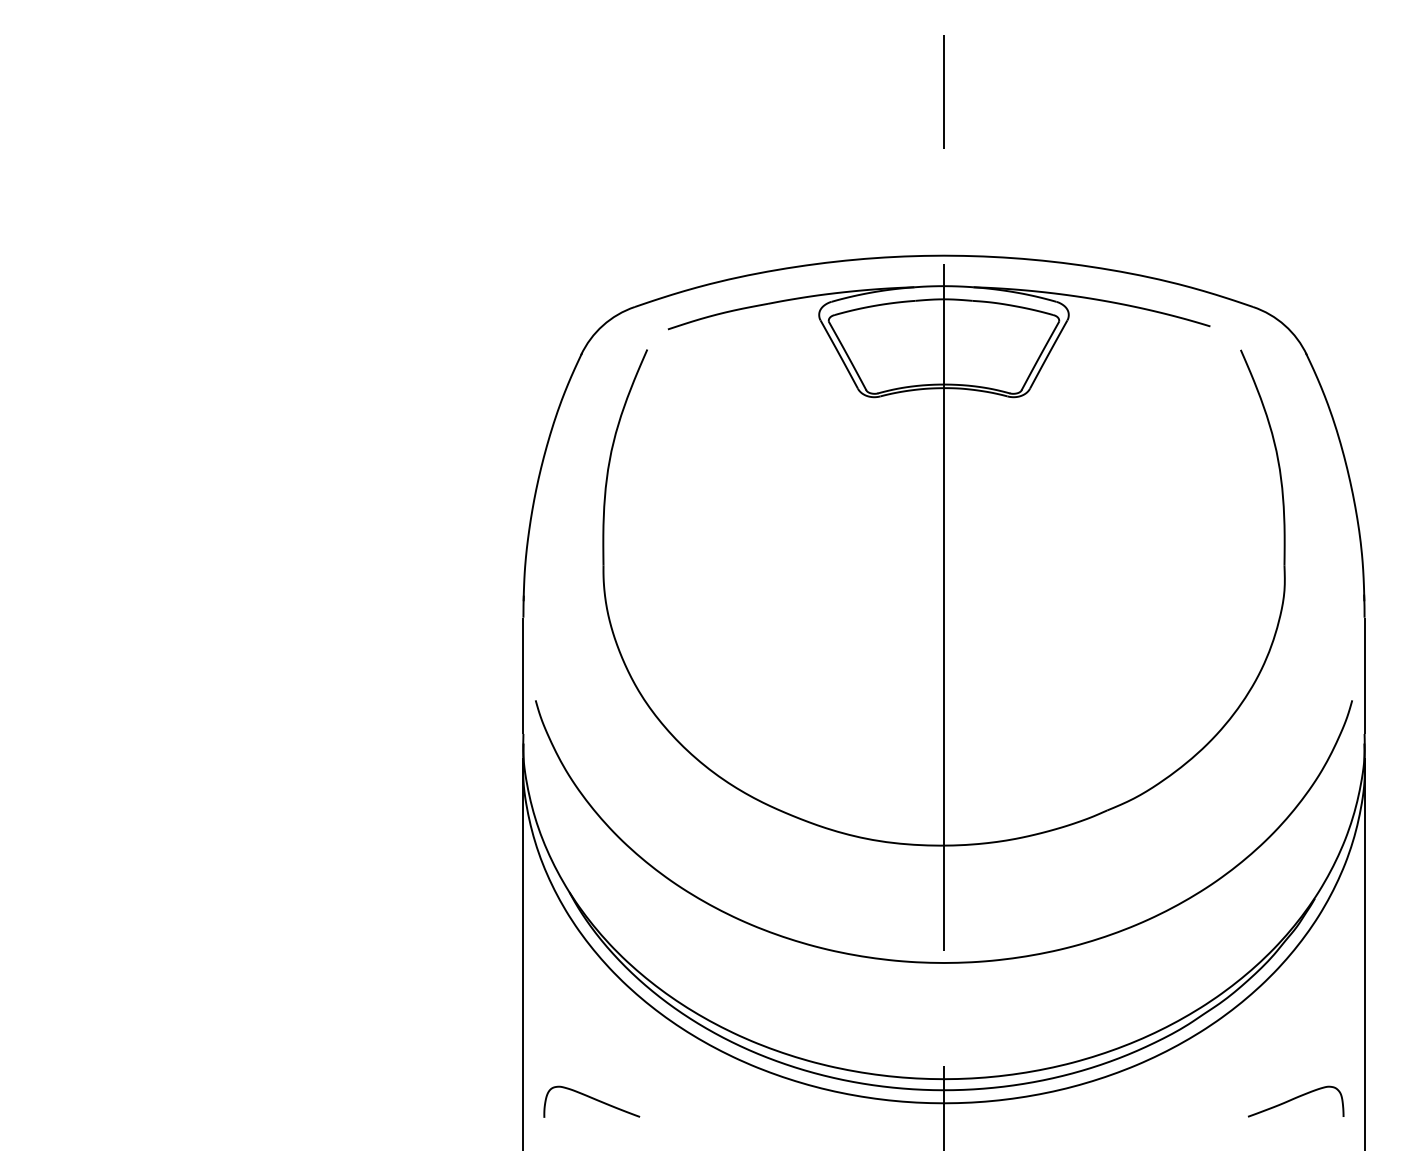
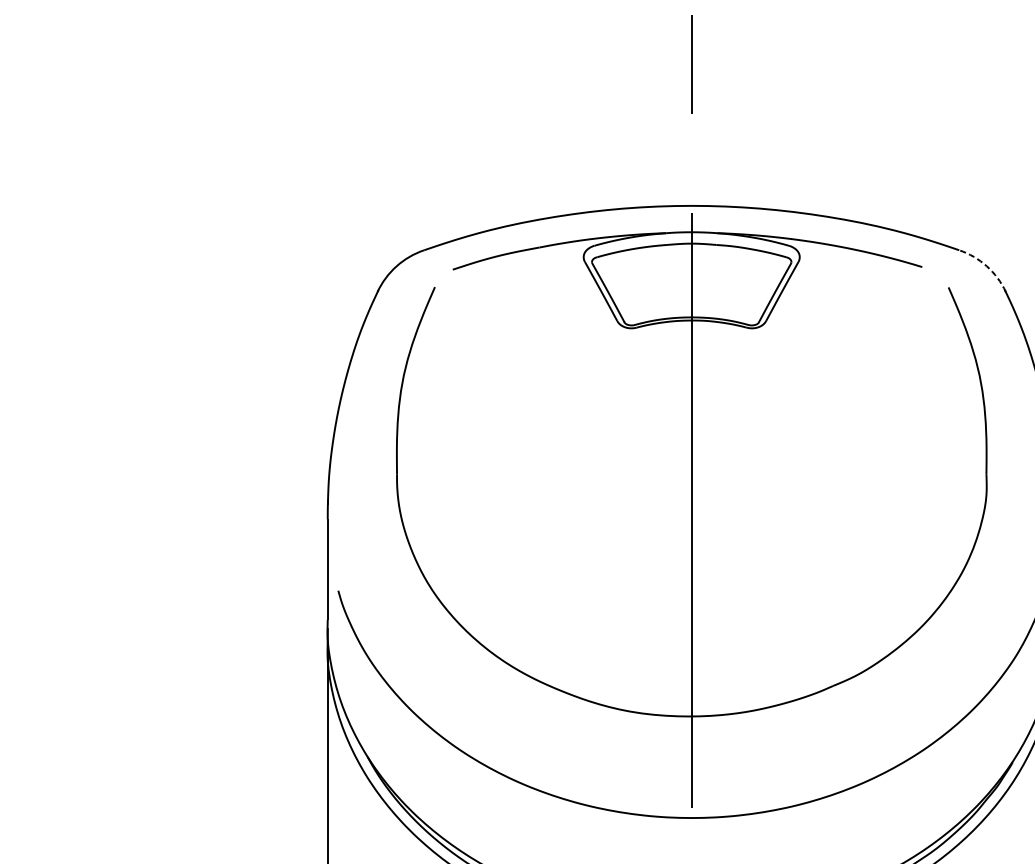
arc: (1284, 325) -> (986, 266), solid -> dashed

